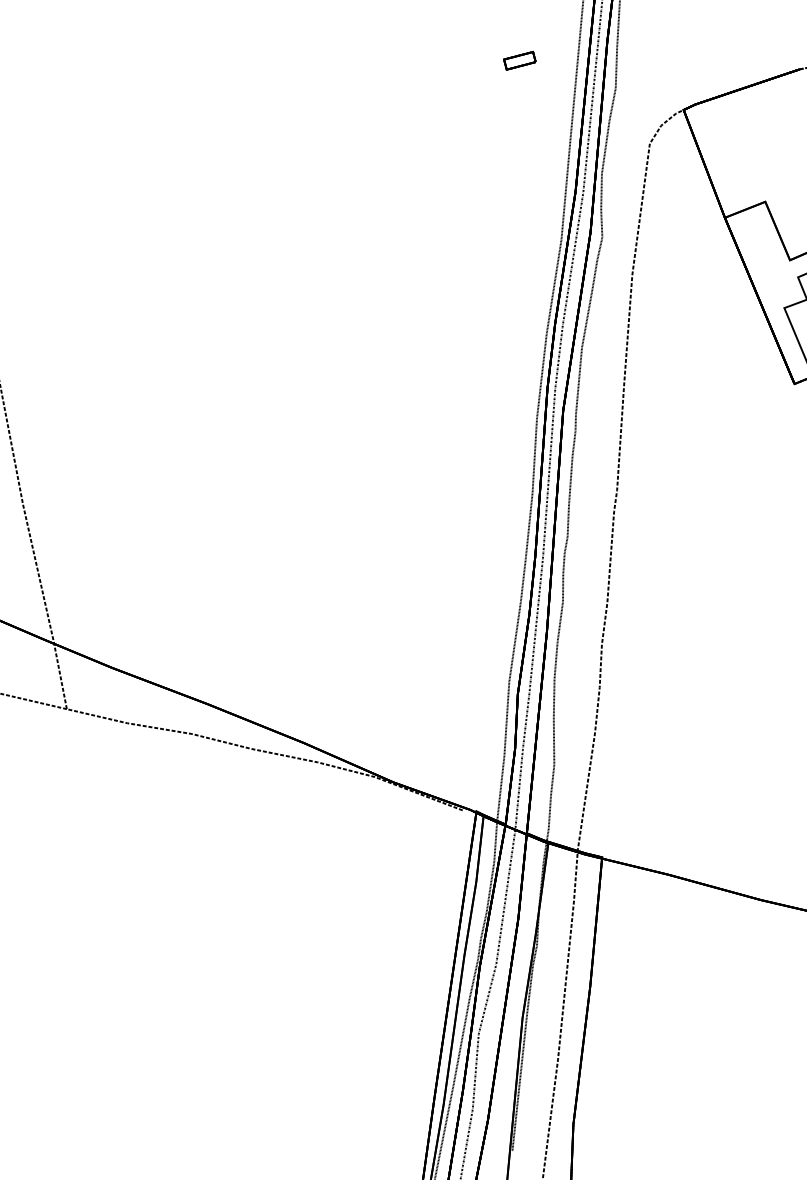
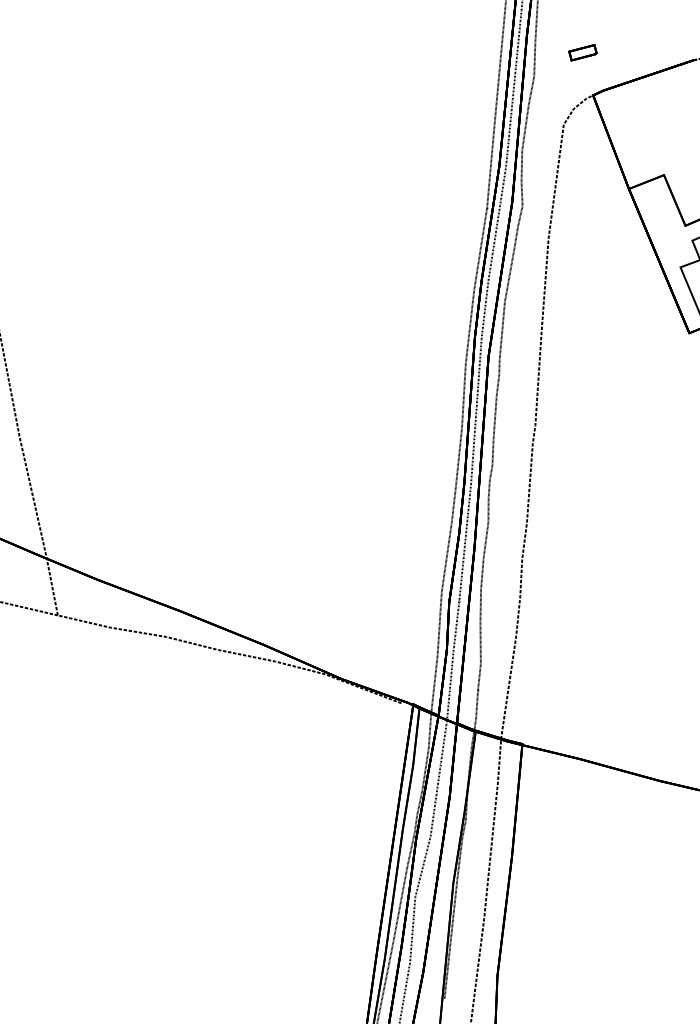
part: (519, 60) -> (582, 52), moved

